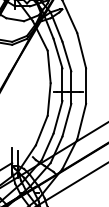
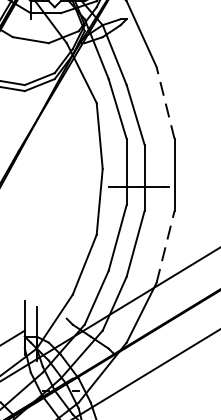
line: (81, 50) -> (165, 102), solid -> dashed
line: (81, 121) -> (165, 246), solid -> dashed

